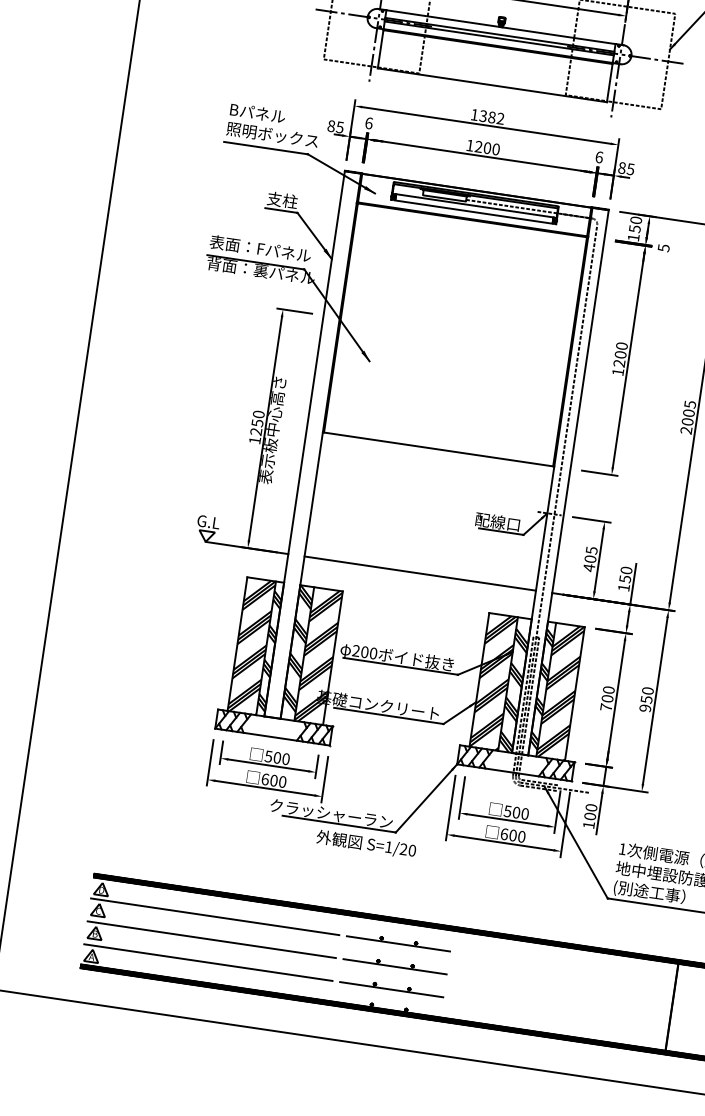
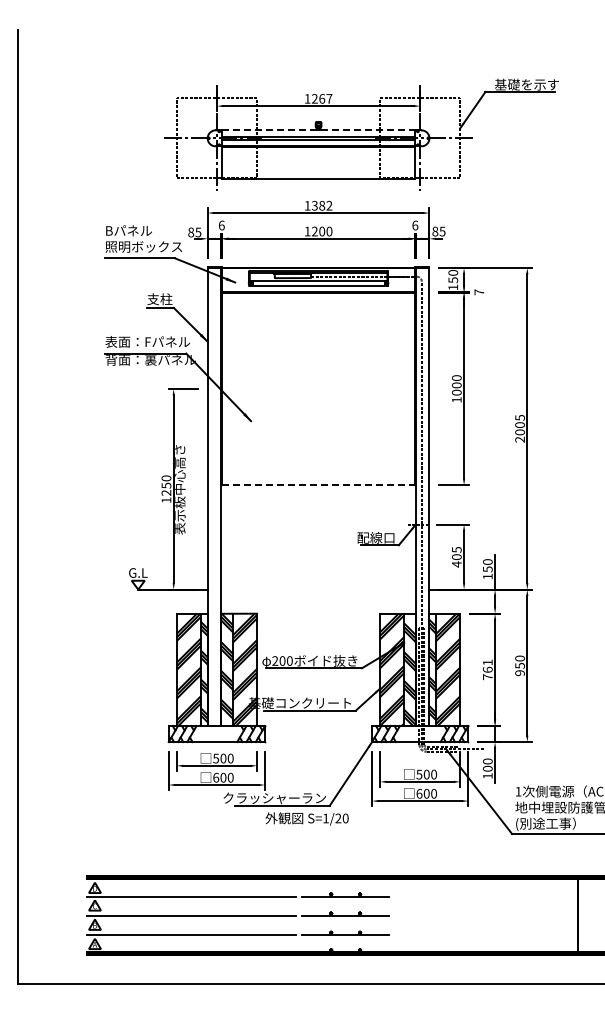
line: (502, 27) -> (319, 130), solid -> dashed
text: (663, 248) -> (479, 292), 5 -> 7
text: (619, 363) -> (456, 392), 1200 -> 1000
line: (438, 449) -> (318, 485), solid -> dashed
line: (420, 573) -> (318, 589), removed
text: (607, 693) -> (487, 665), 700 -> 761

